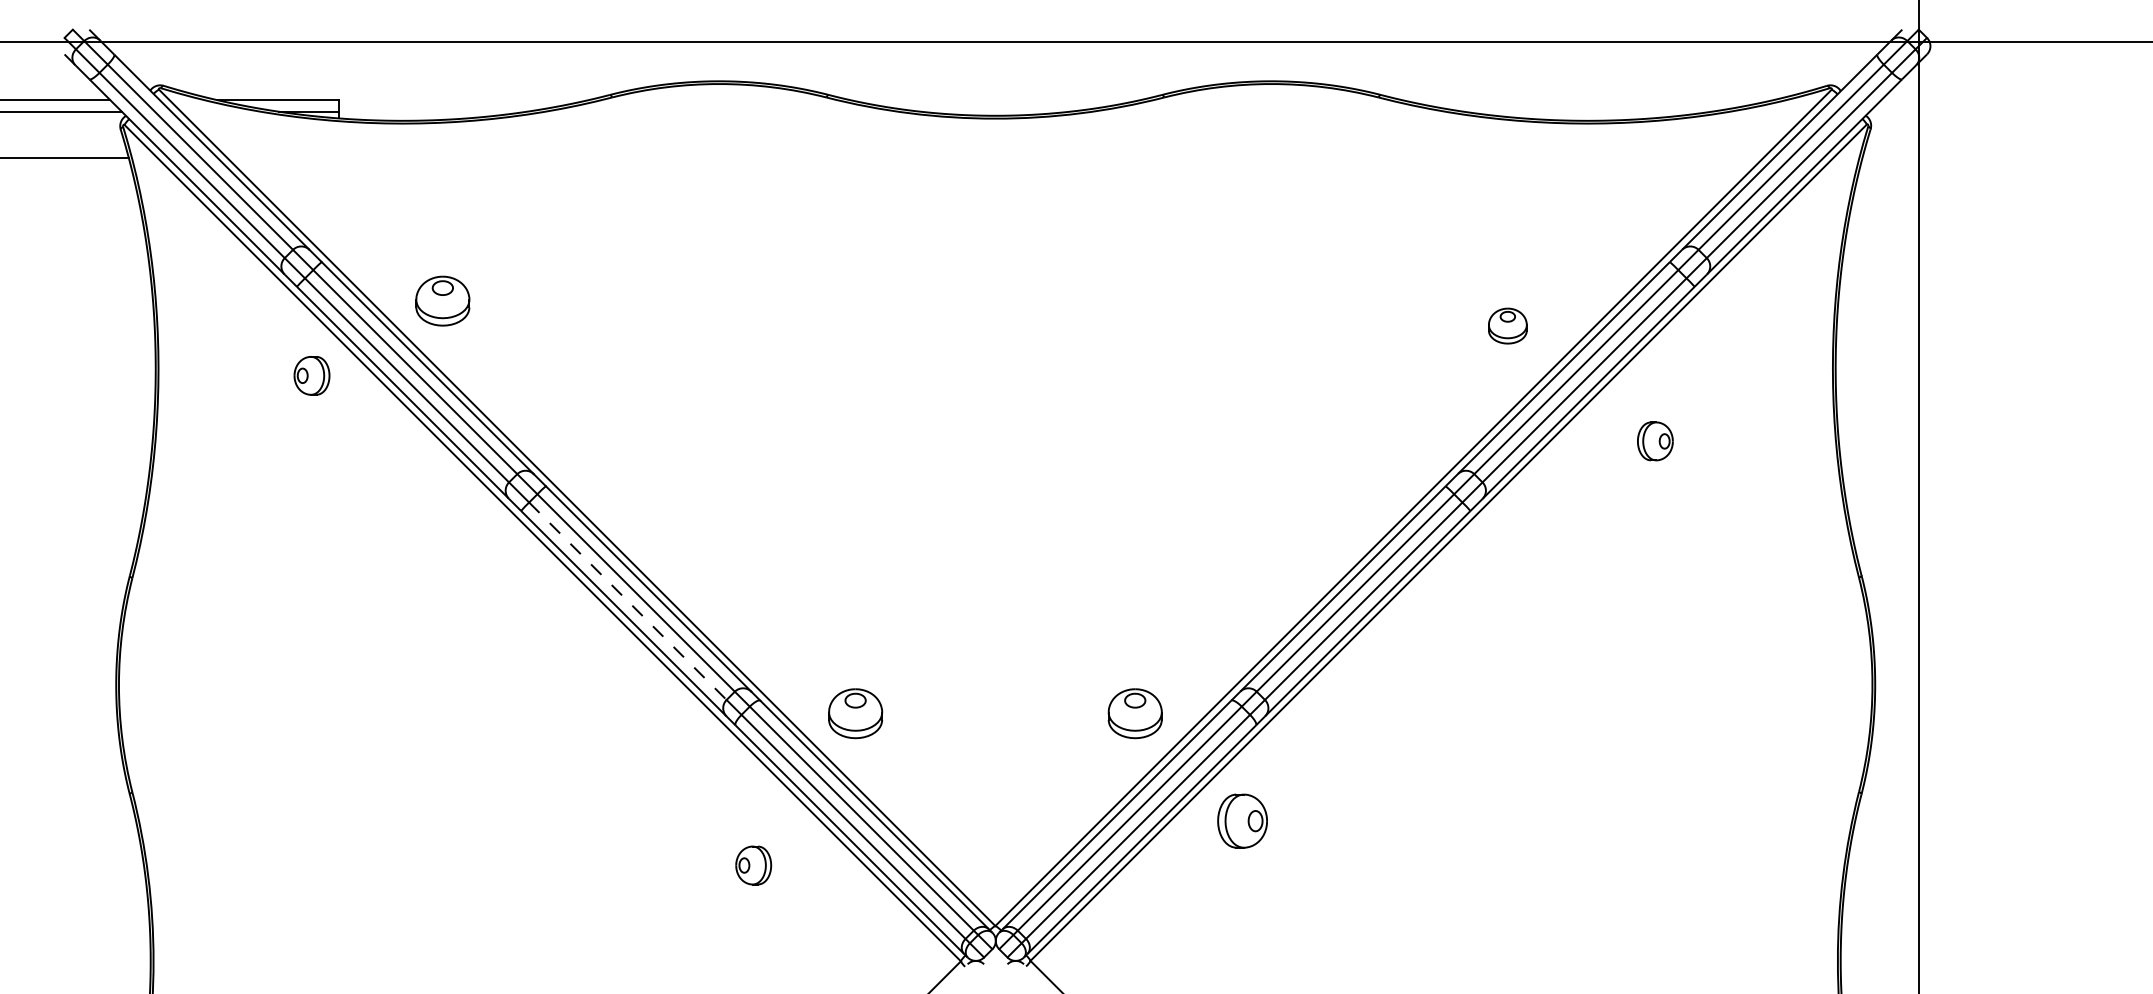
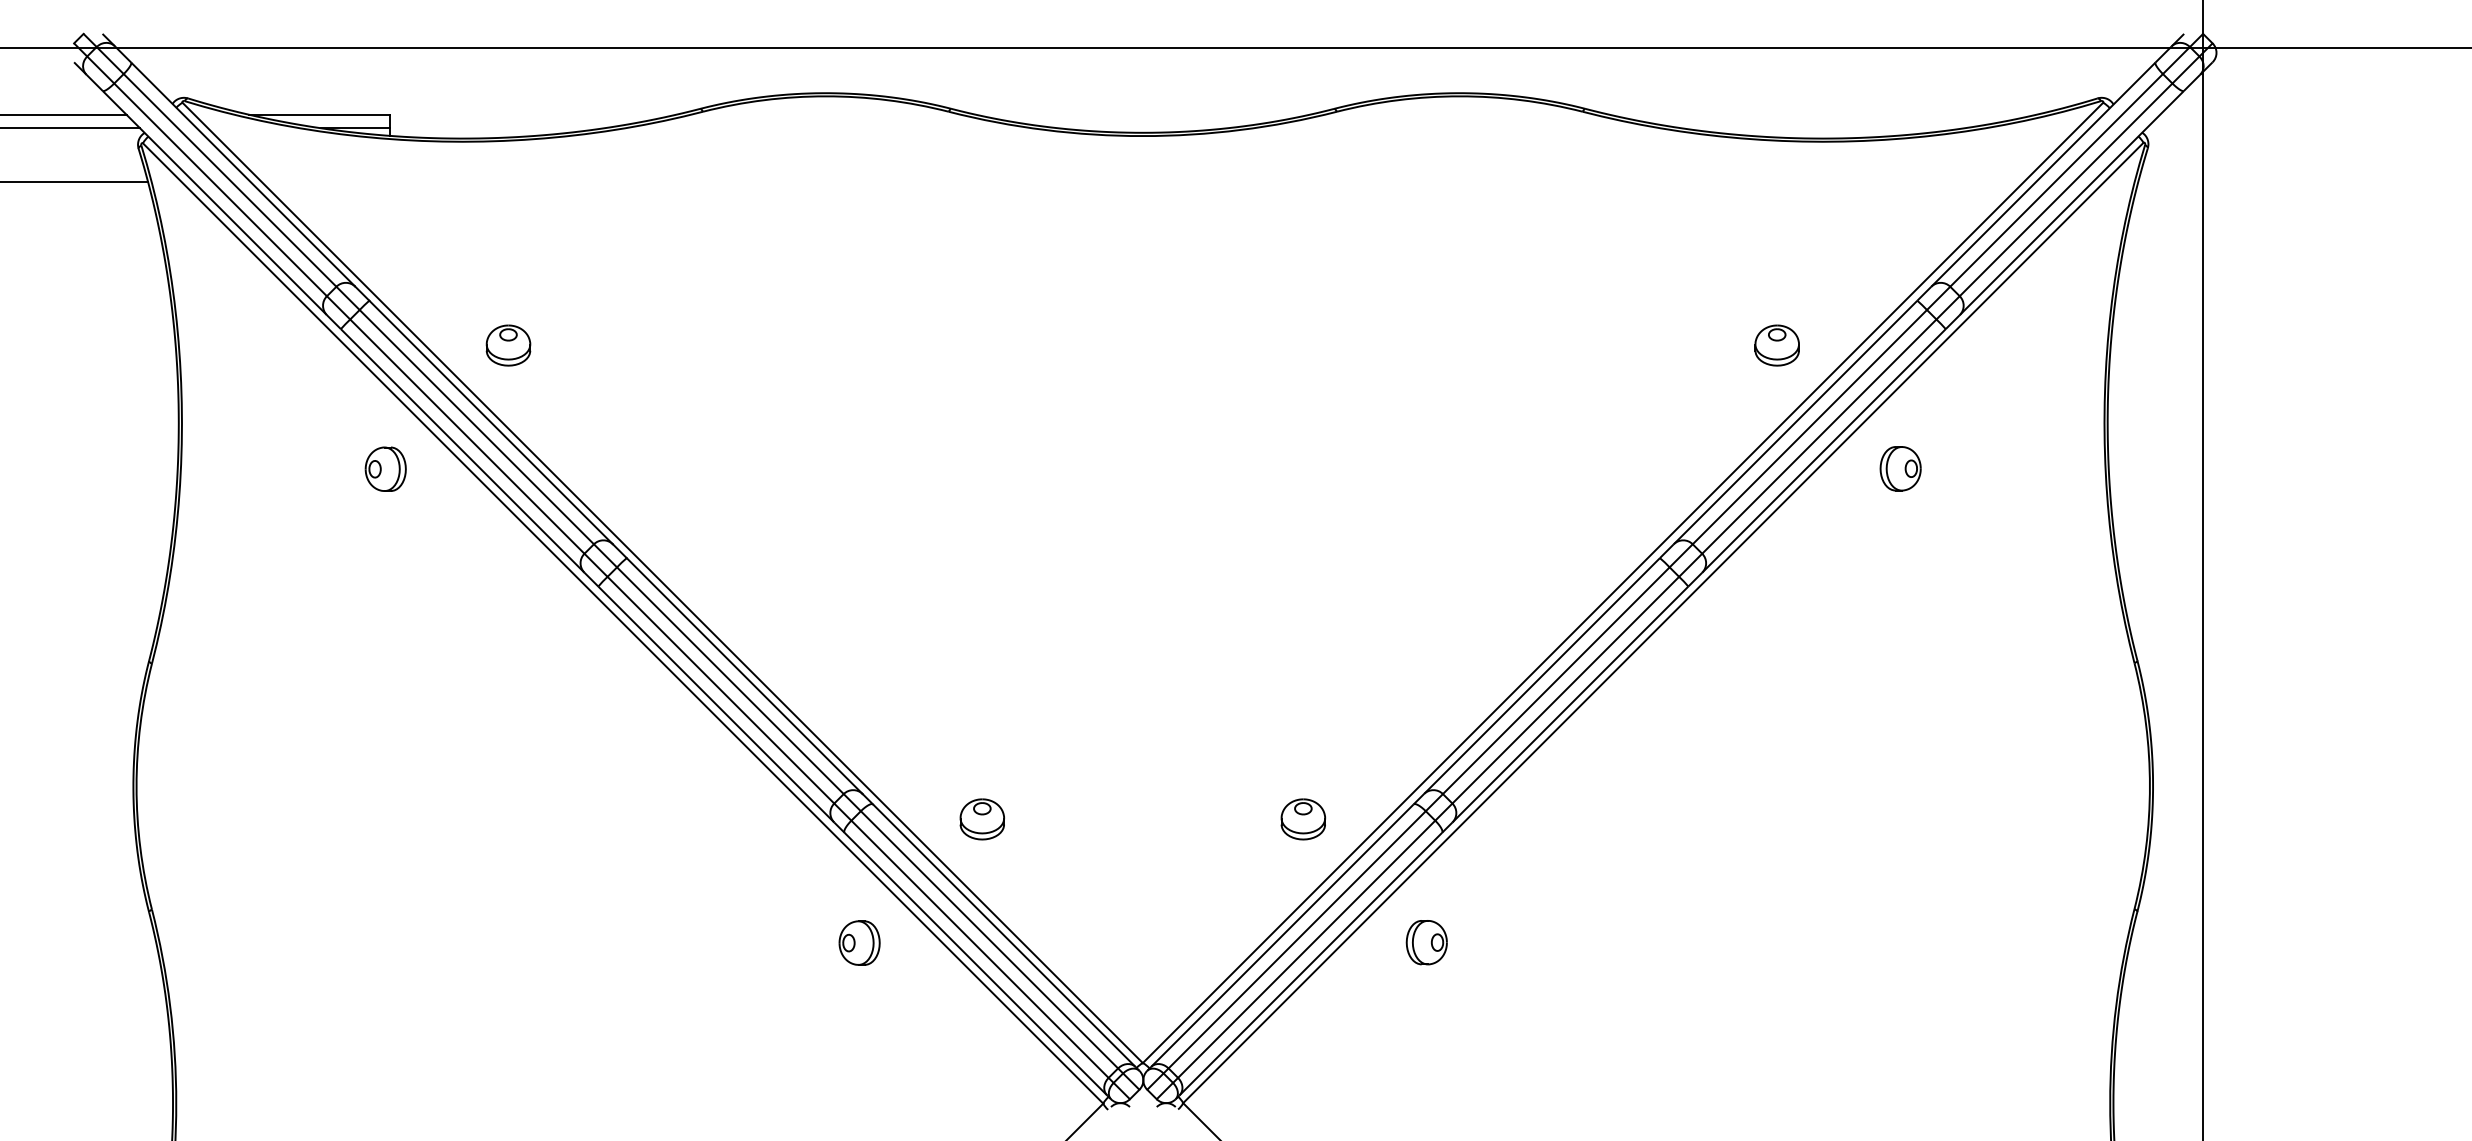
part: (442, 300) -> (508, 344), size x0.71
part: (1507, 325) -> (1776, 344), moved
part: (311, 375) -> (385, 468), moved
part: (1655, 441) -> (1900, 468), moved
line: (627, 601) -> (720, 690), dashed -> solid
part: (855, 713) -> (982, 819), size x0.71
part: (1134, 713) -> (1302, 819), size x0.71
part: (1242, 820) -> (1426, 941), size x0.71
part: (753, 865) -> (859, 943), moved

